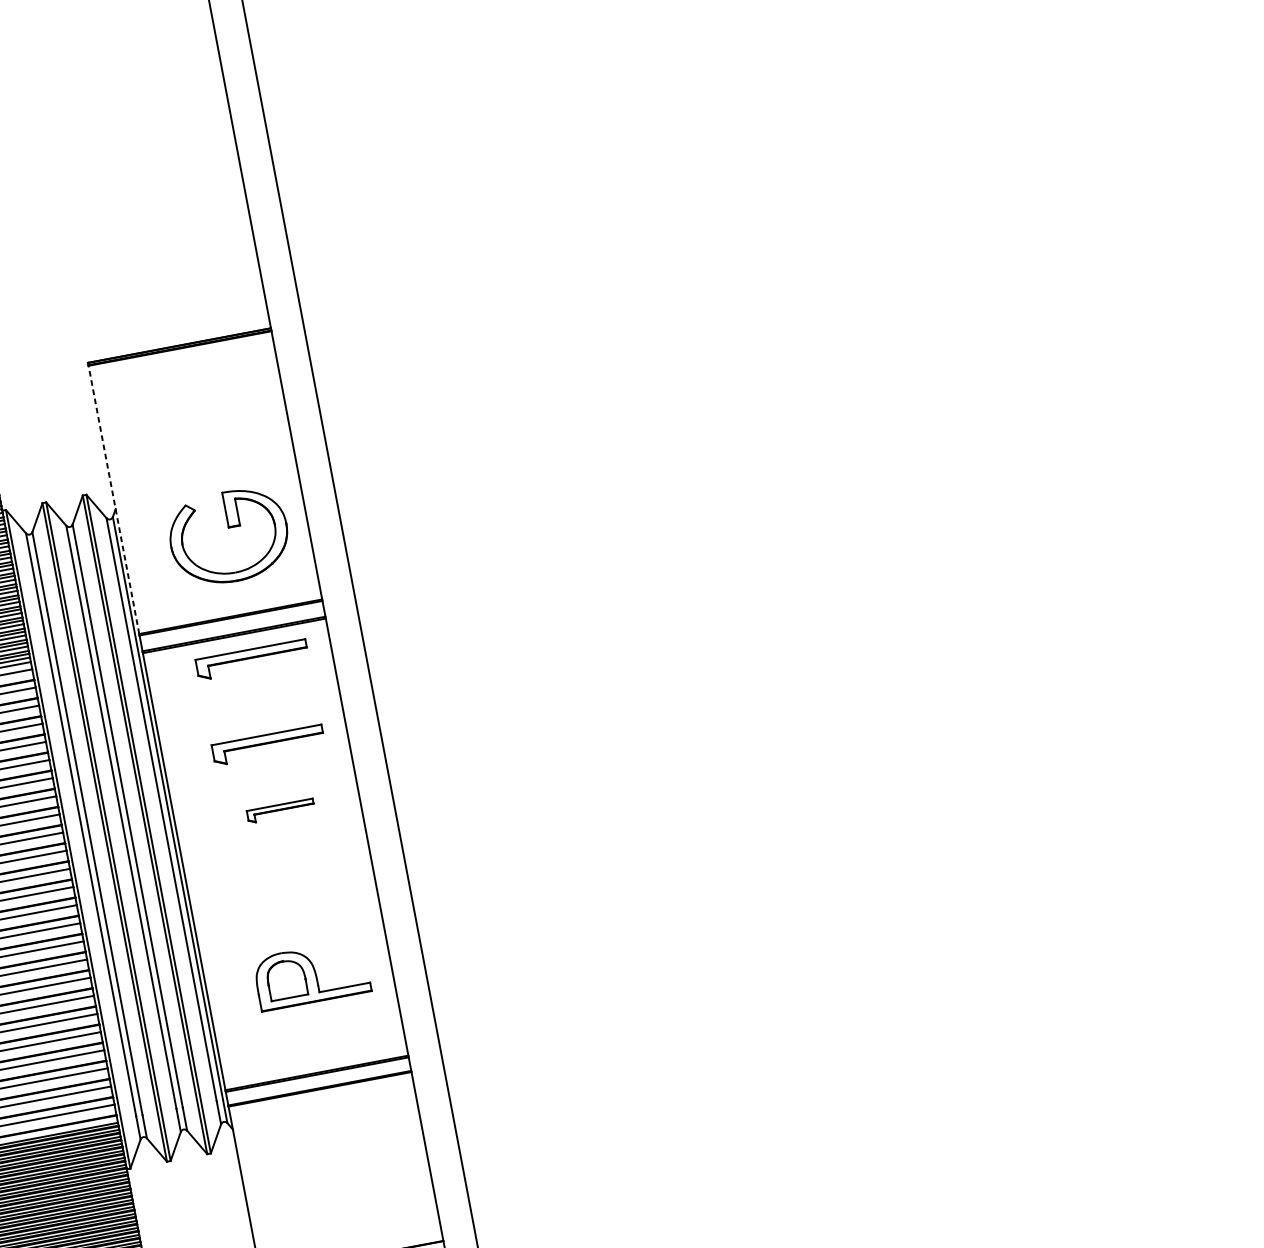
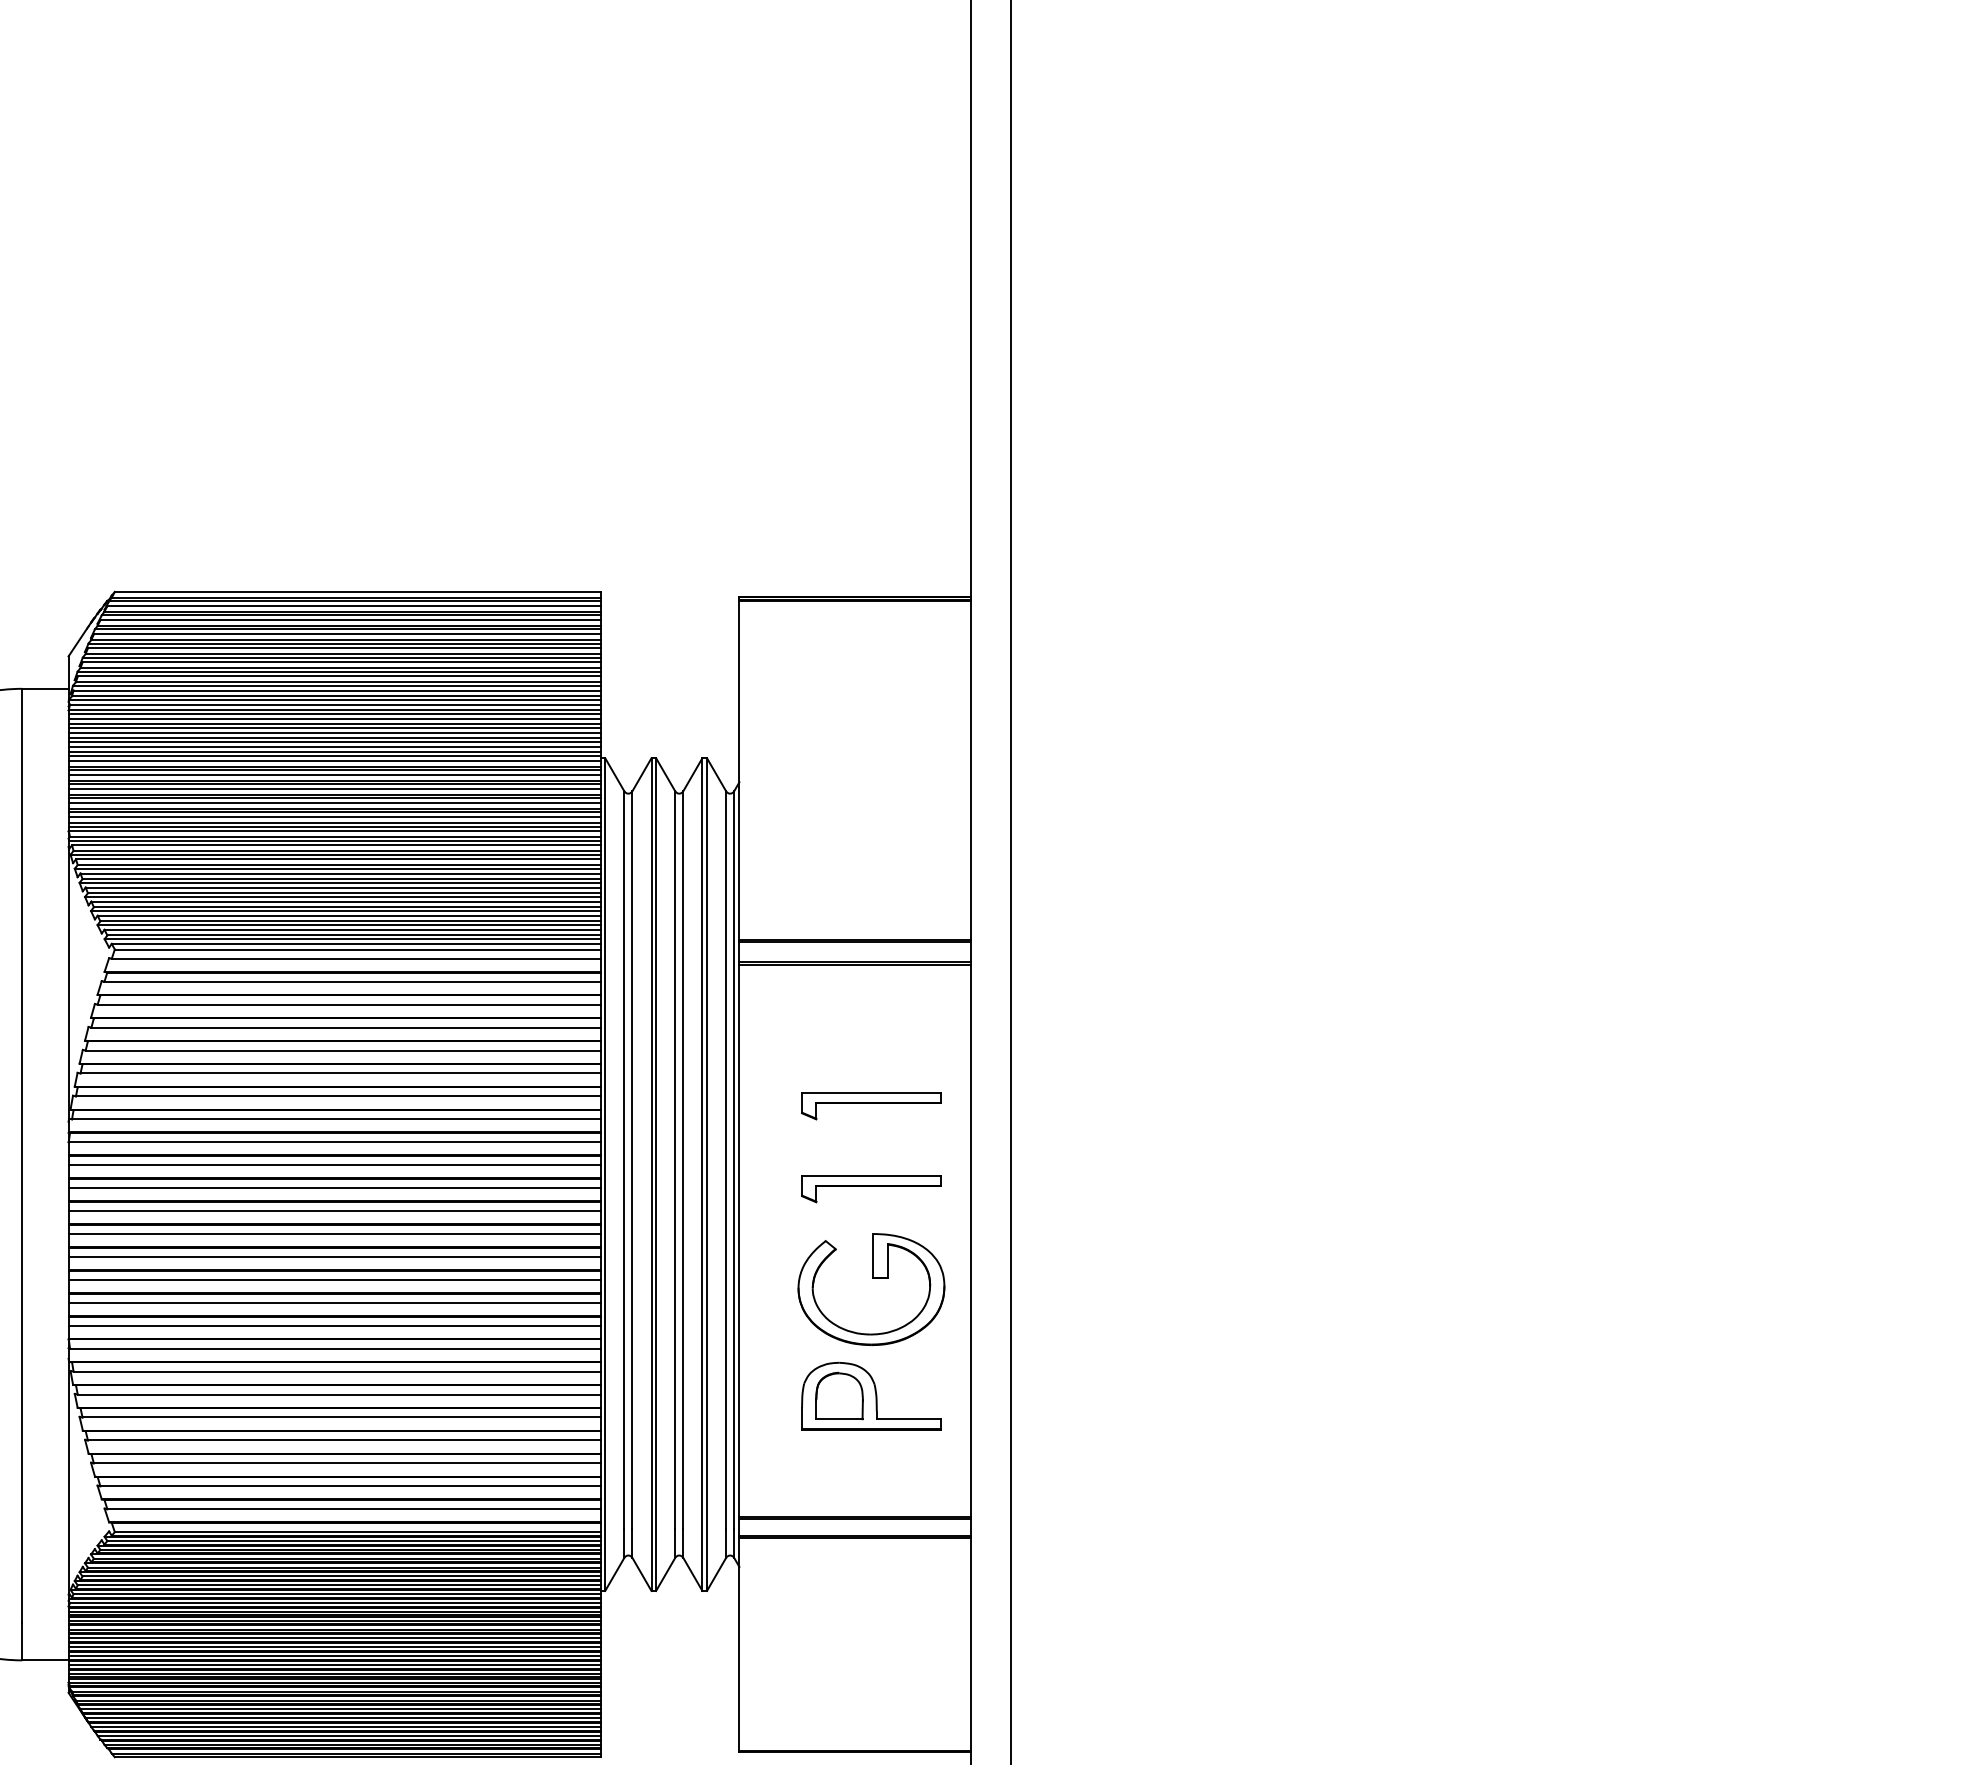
line: (113, 499) -> (739, 770), dashed -> solid
part: (228, 528) -> (872, 1278), moved
part: (252, 660) -> (871, 998), removed
part: (280, 811) -> (871, 1189), size x1.67

